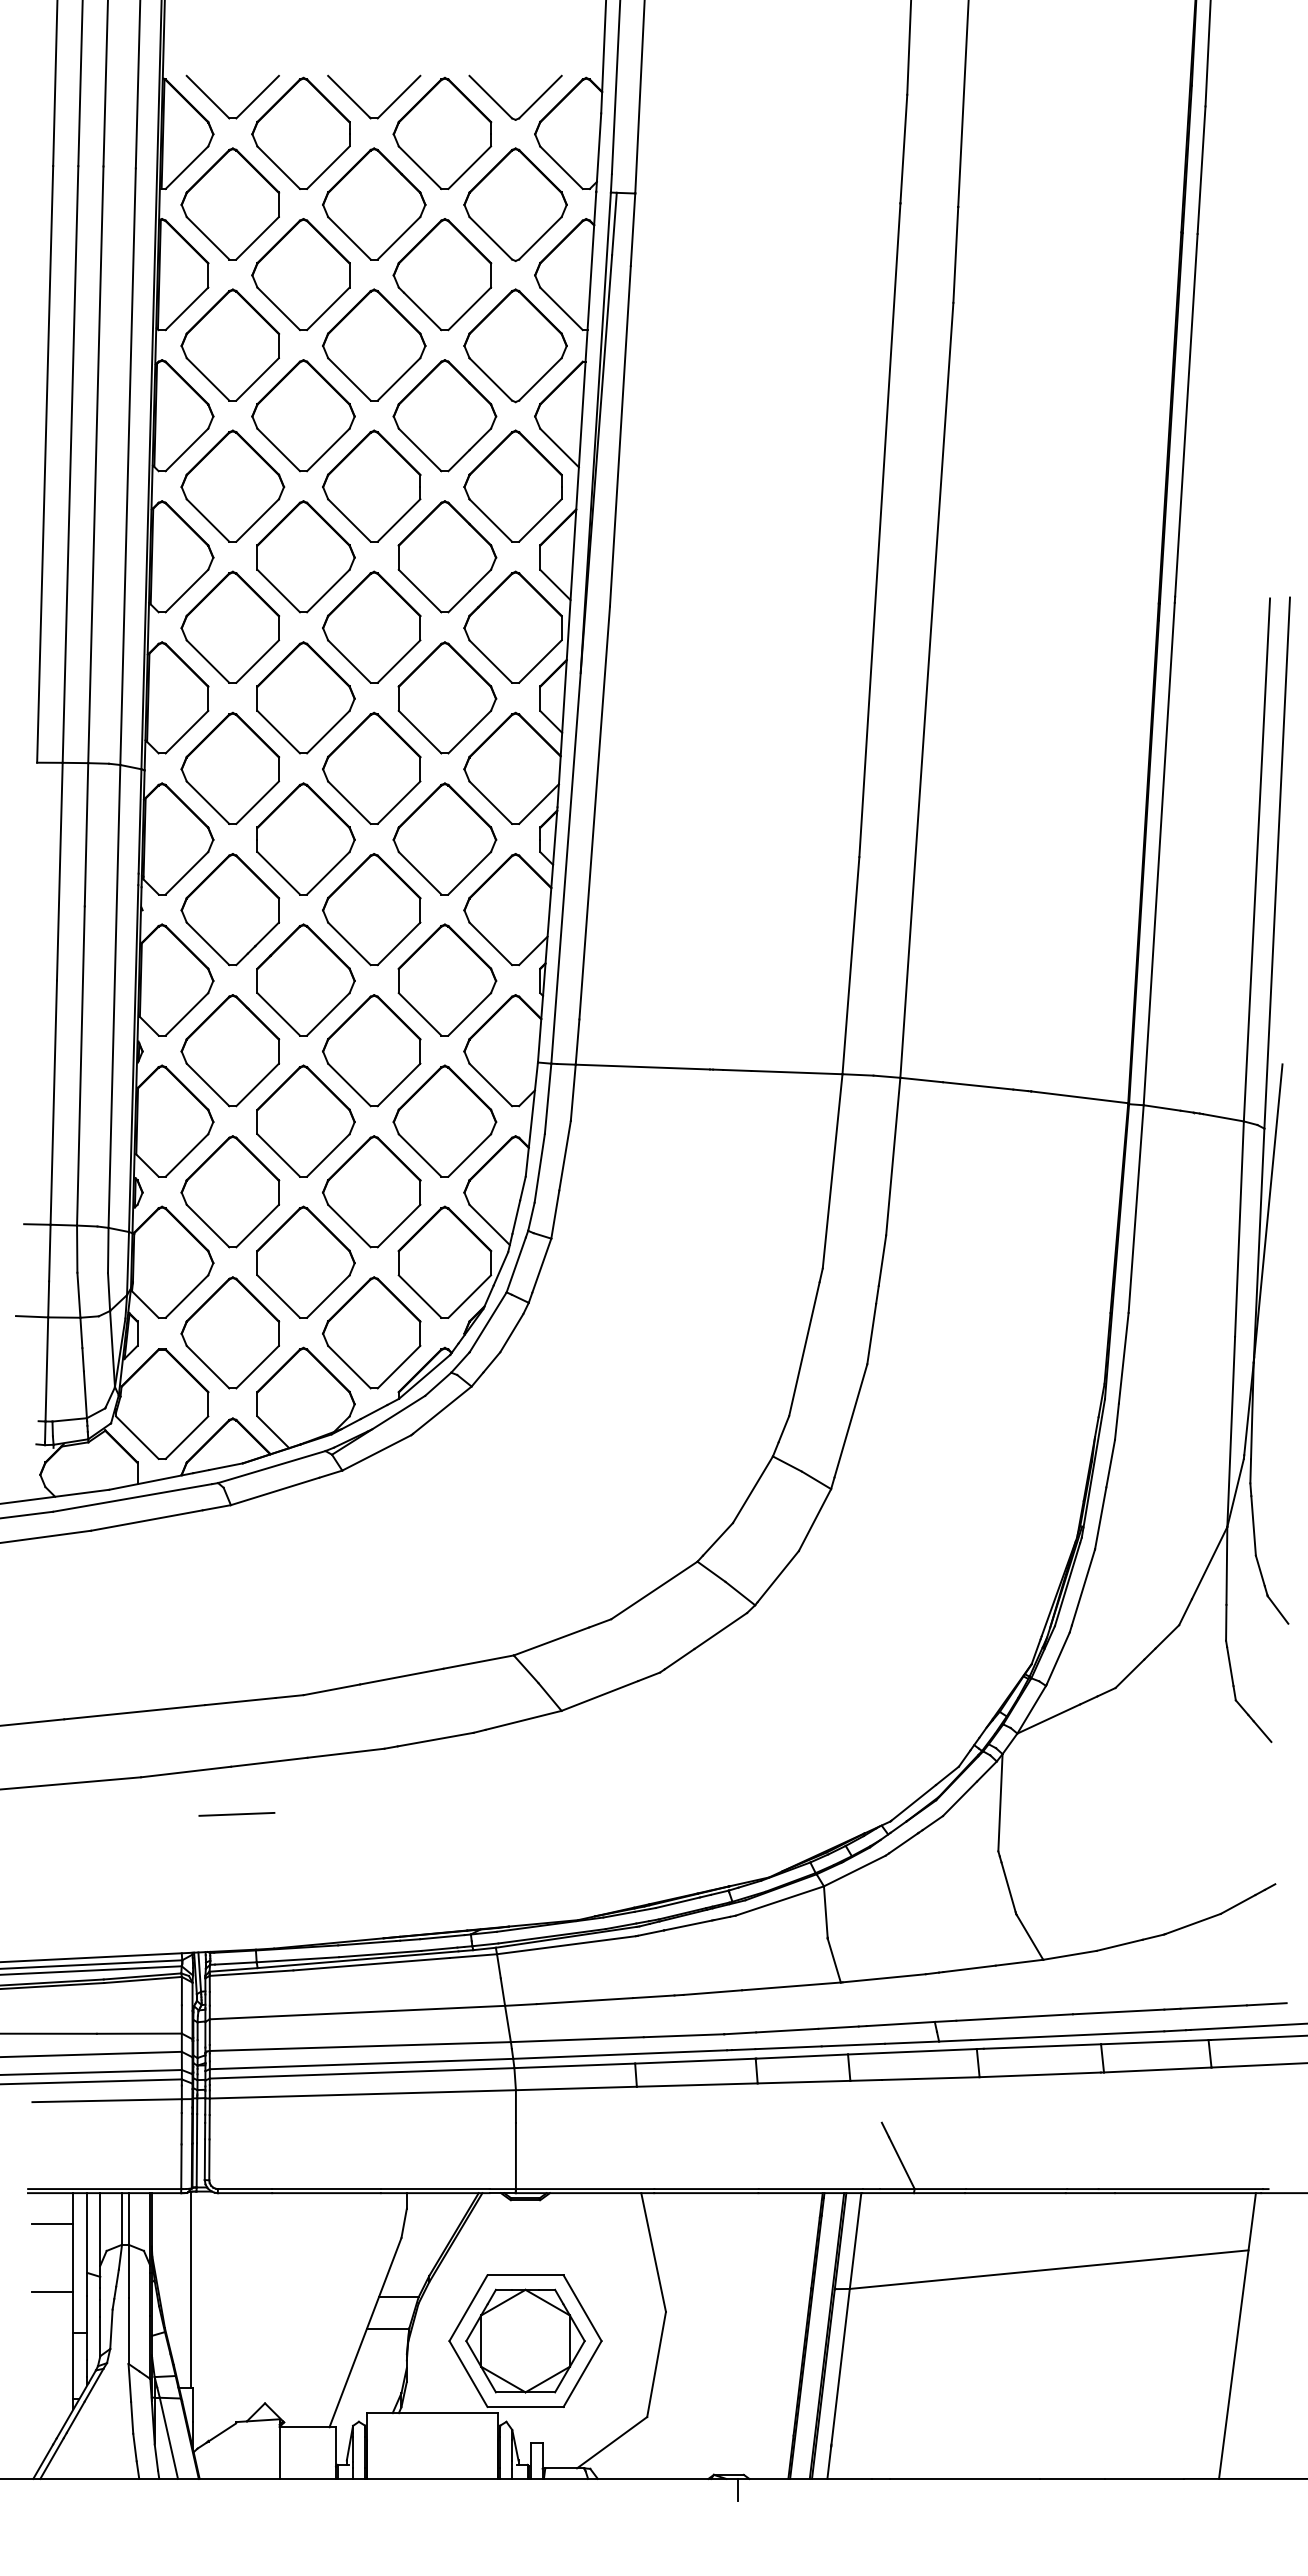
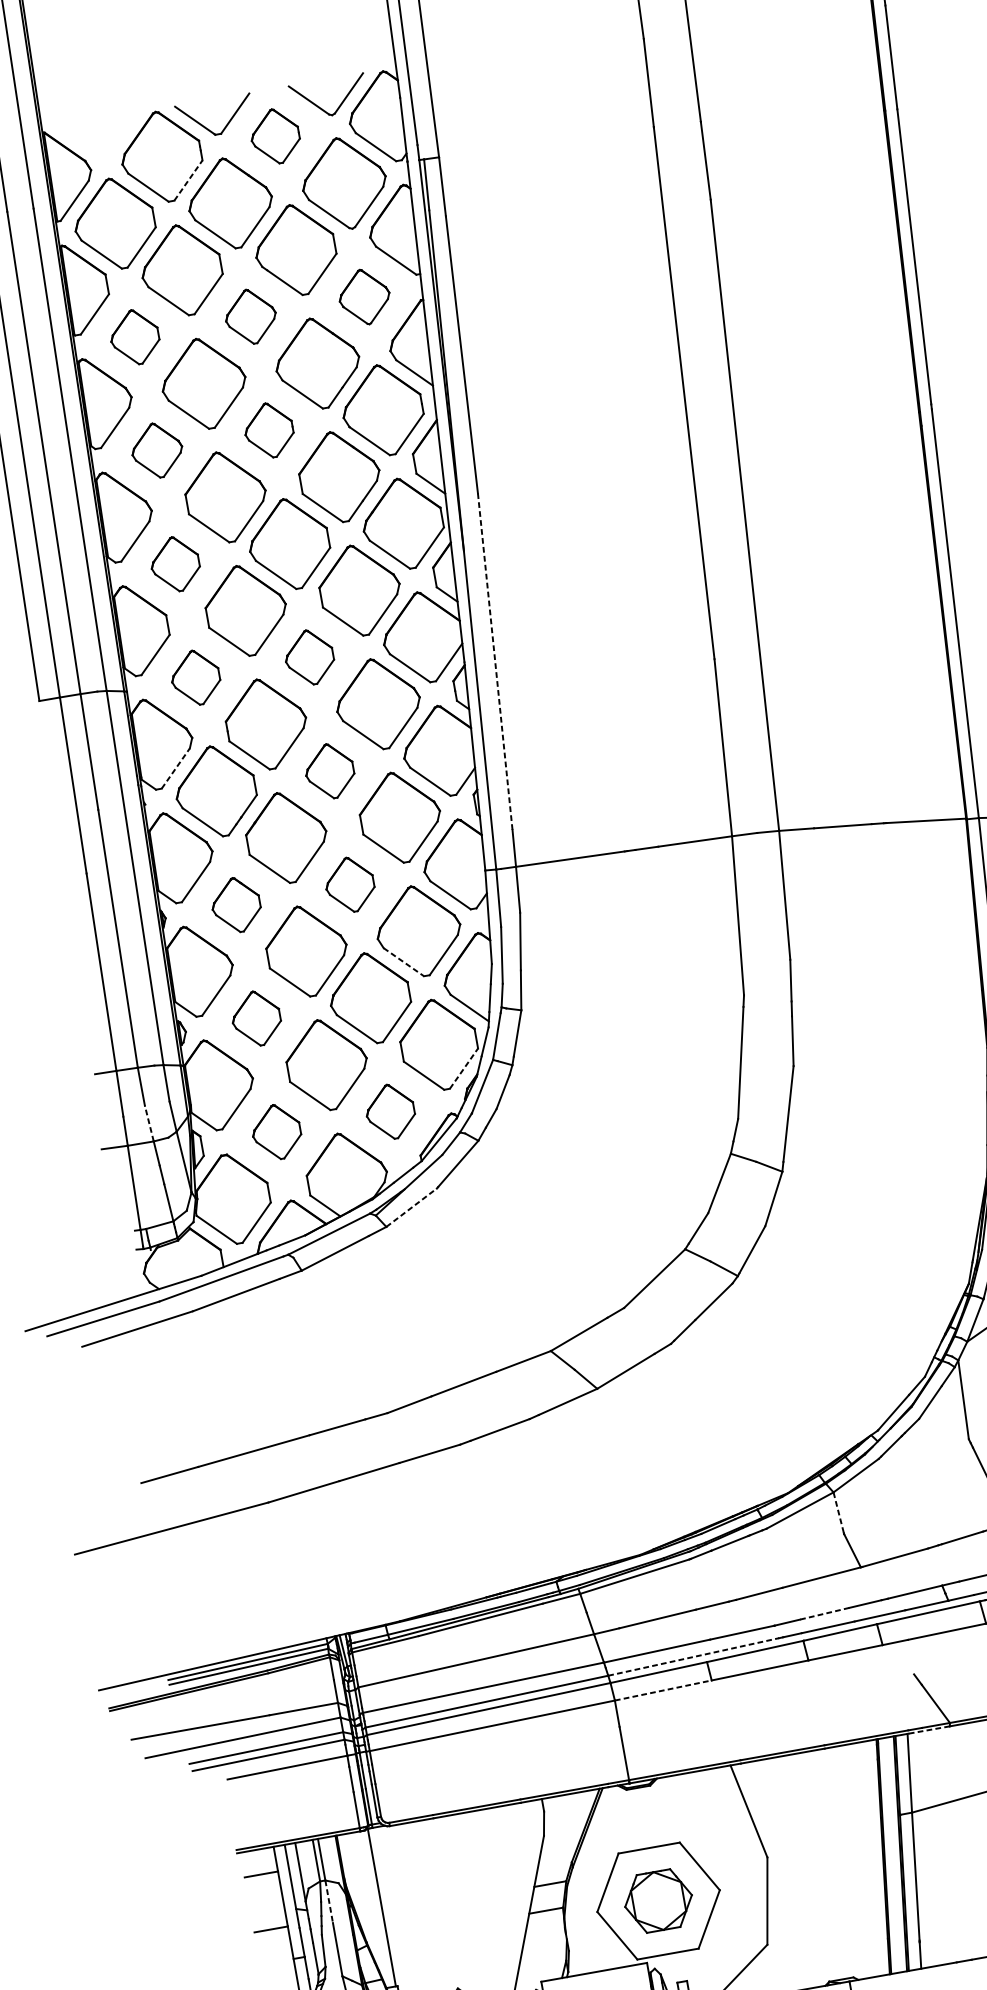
part: (220, 108) -> (93, 148), removed
part: (442, 132) -> (275, 135), size x0.6
line: (328, 167) -> (188, 180), solid -> dashed
part: (229, 344) -> (134, 336), size x0.6
part: (374, 344) -> (250, 316), size x0.6
part: (515, 345) -> (364, 296), size x0.6
part: (232, 485) -> (156, 450), size x0.6
part: (371, 485) -> (268, 430), size x0.6
part: (229, 626) -> (174, 563), size x0.6
part: (230, 767) -> (195, 677), size x0.6
part: (371, 767) -> (309, 656), size x0.6
line: (594, 813) -> (495, 662), solid -> dashed
line: (187, 872) -> (176, 767), solid -> dashed
part: (371, 909) -> (329, 771), size x0.6
part: (230, 1050) -> (236, 904), size x0.6
part: (371, 1050) -> (349, 884), size x0.6
line: (420, 1155) -> (404, 962), solid -> dashed
part: (230, 1191) -> (256, 1018), size x0.6
line: (78, 1295) -> (149, 1123), solid -> dashed
line: (470, 1296) -> (464, 1068), solid -> dashed
part: (230, 1332) -> (276, 1131), size x0.6
part: (371, 1332) -> (390, 1111), size x0.6
line: (376, 1452) -> (411, 1207), solid -> dashed
line: (236, 1813) -> (350, 1517), removed
line: (825, 1912) -> (838, 1513), solid -> dashed
line: (786, 2030) -> (824, 1613), solid -> dashed
line: (620, 2054) -> (693, 1656), solid -> dashed
line: (576, 2088) -> (663, 1690), solid -> dashed
line: (888, 2193) -> (929, 1730), solid -> dashed
line: (128, 2271) -> (329, 1901), solid -> dashed
part: (525, 2340) -> (658, 1900), size x0.7

